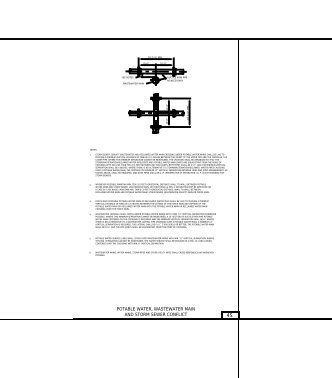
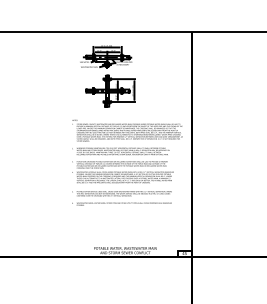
part: (156, 95) -> (107, 76), moved

